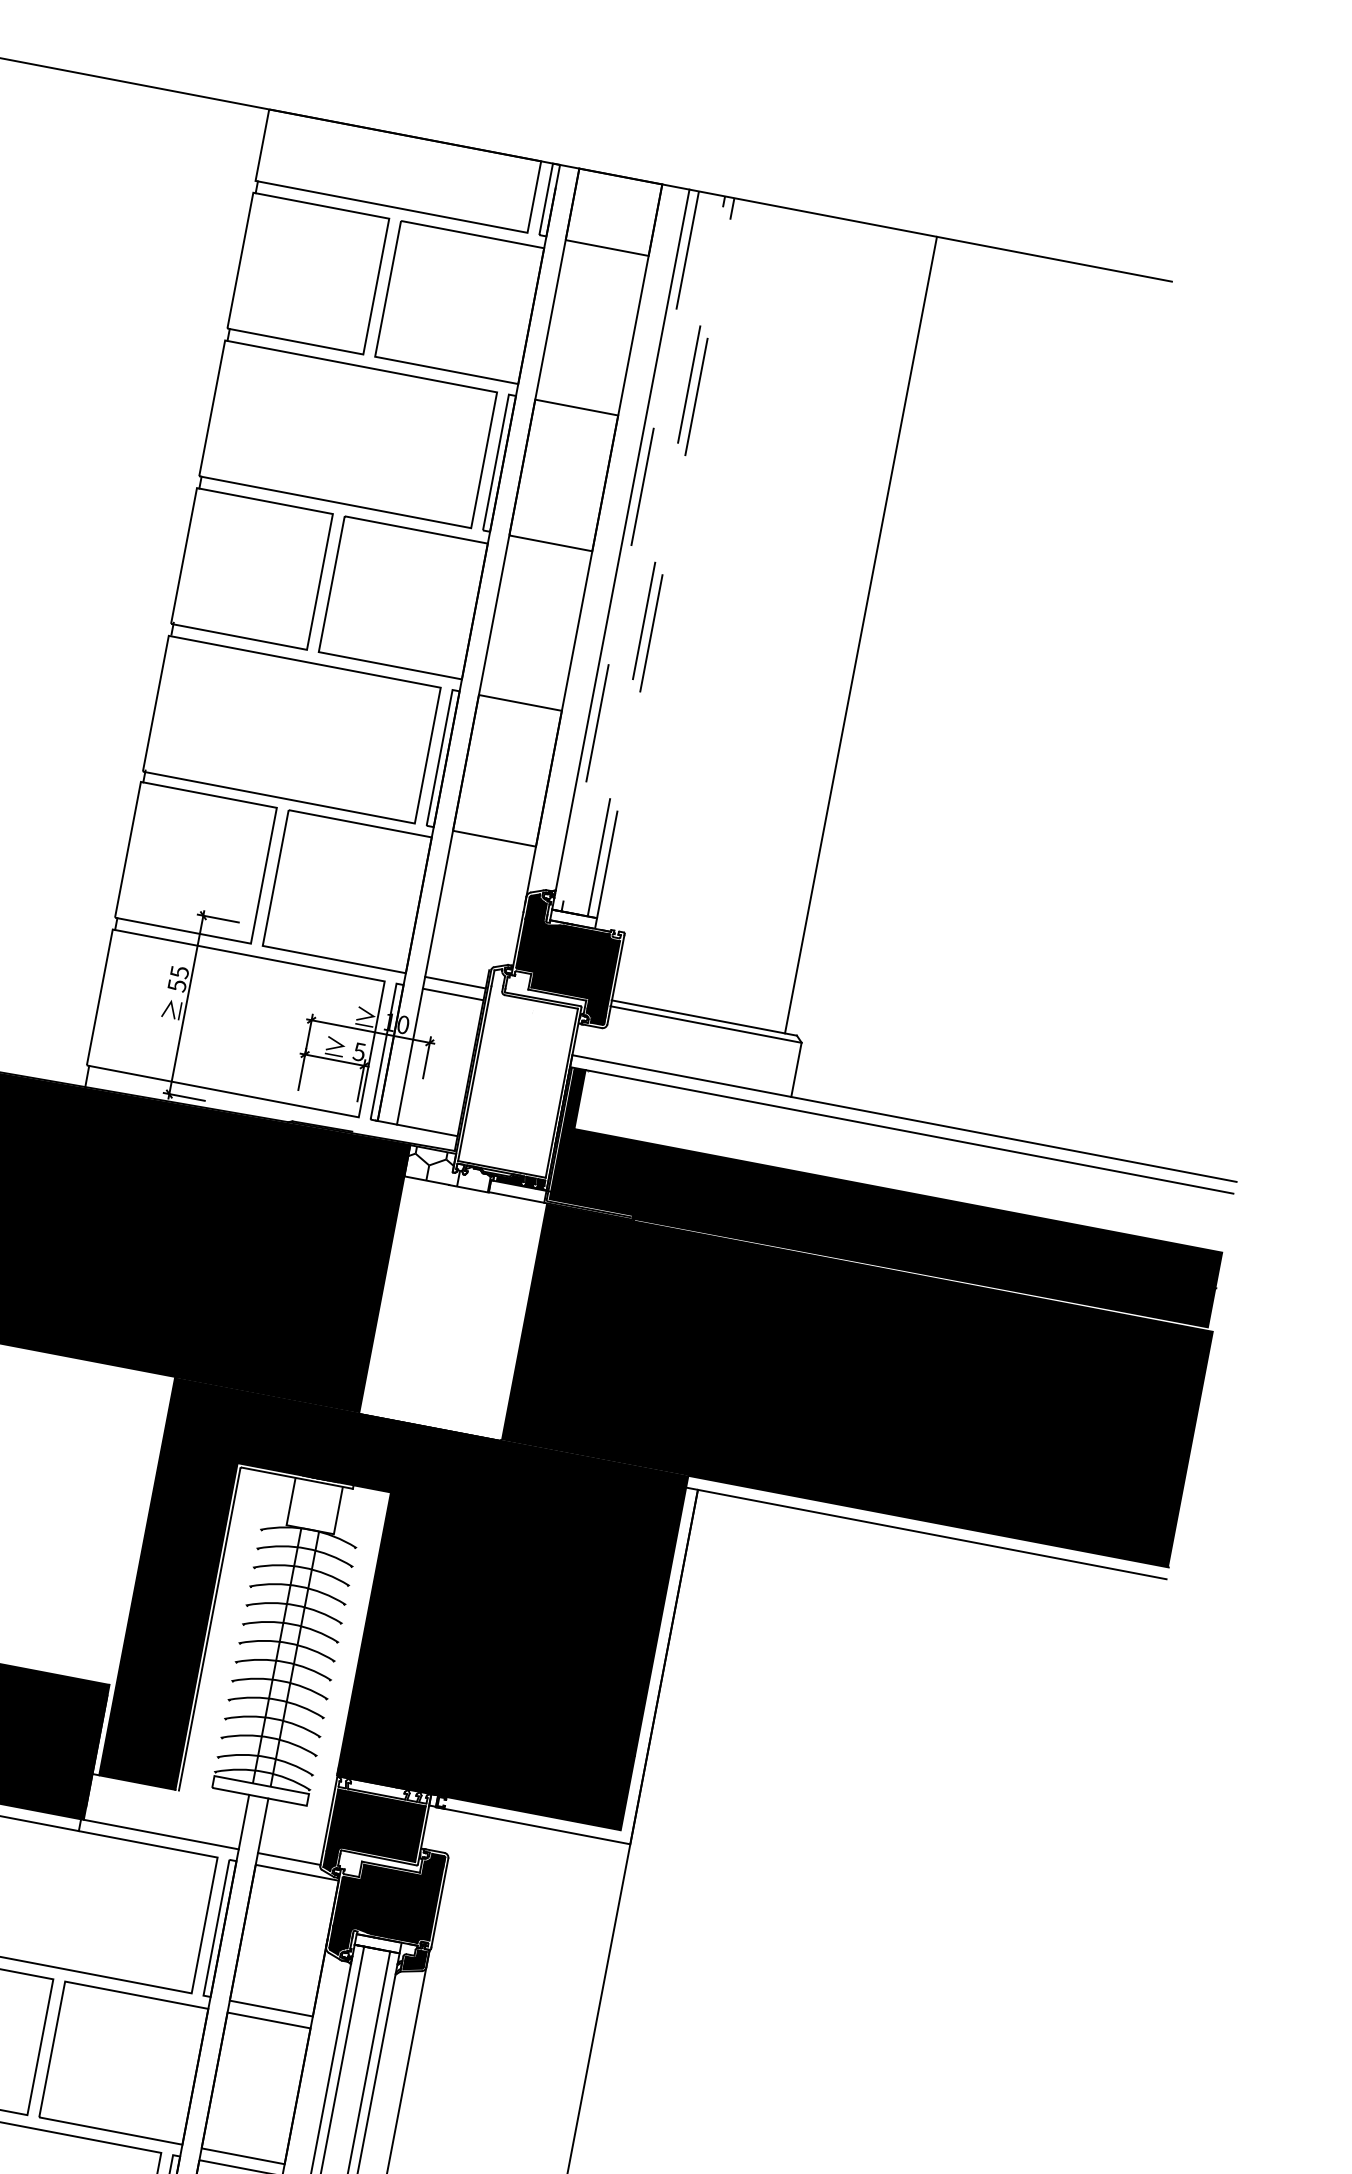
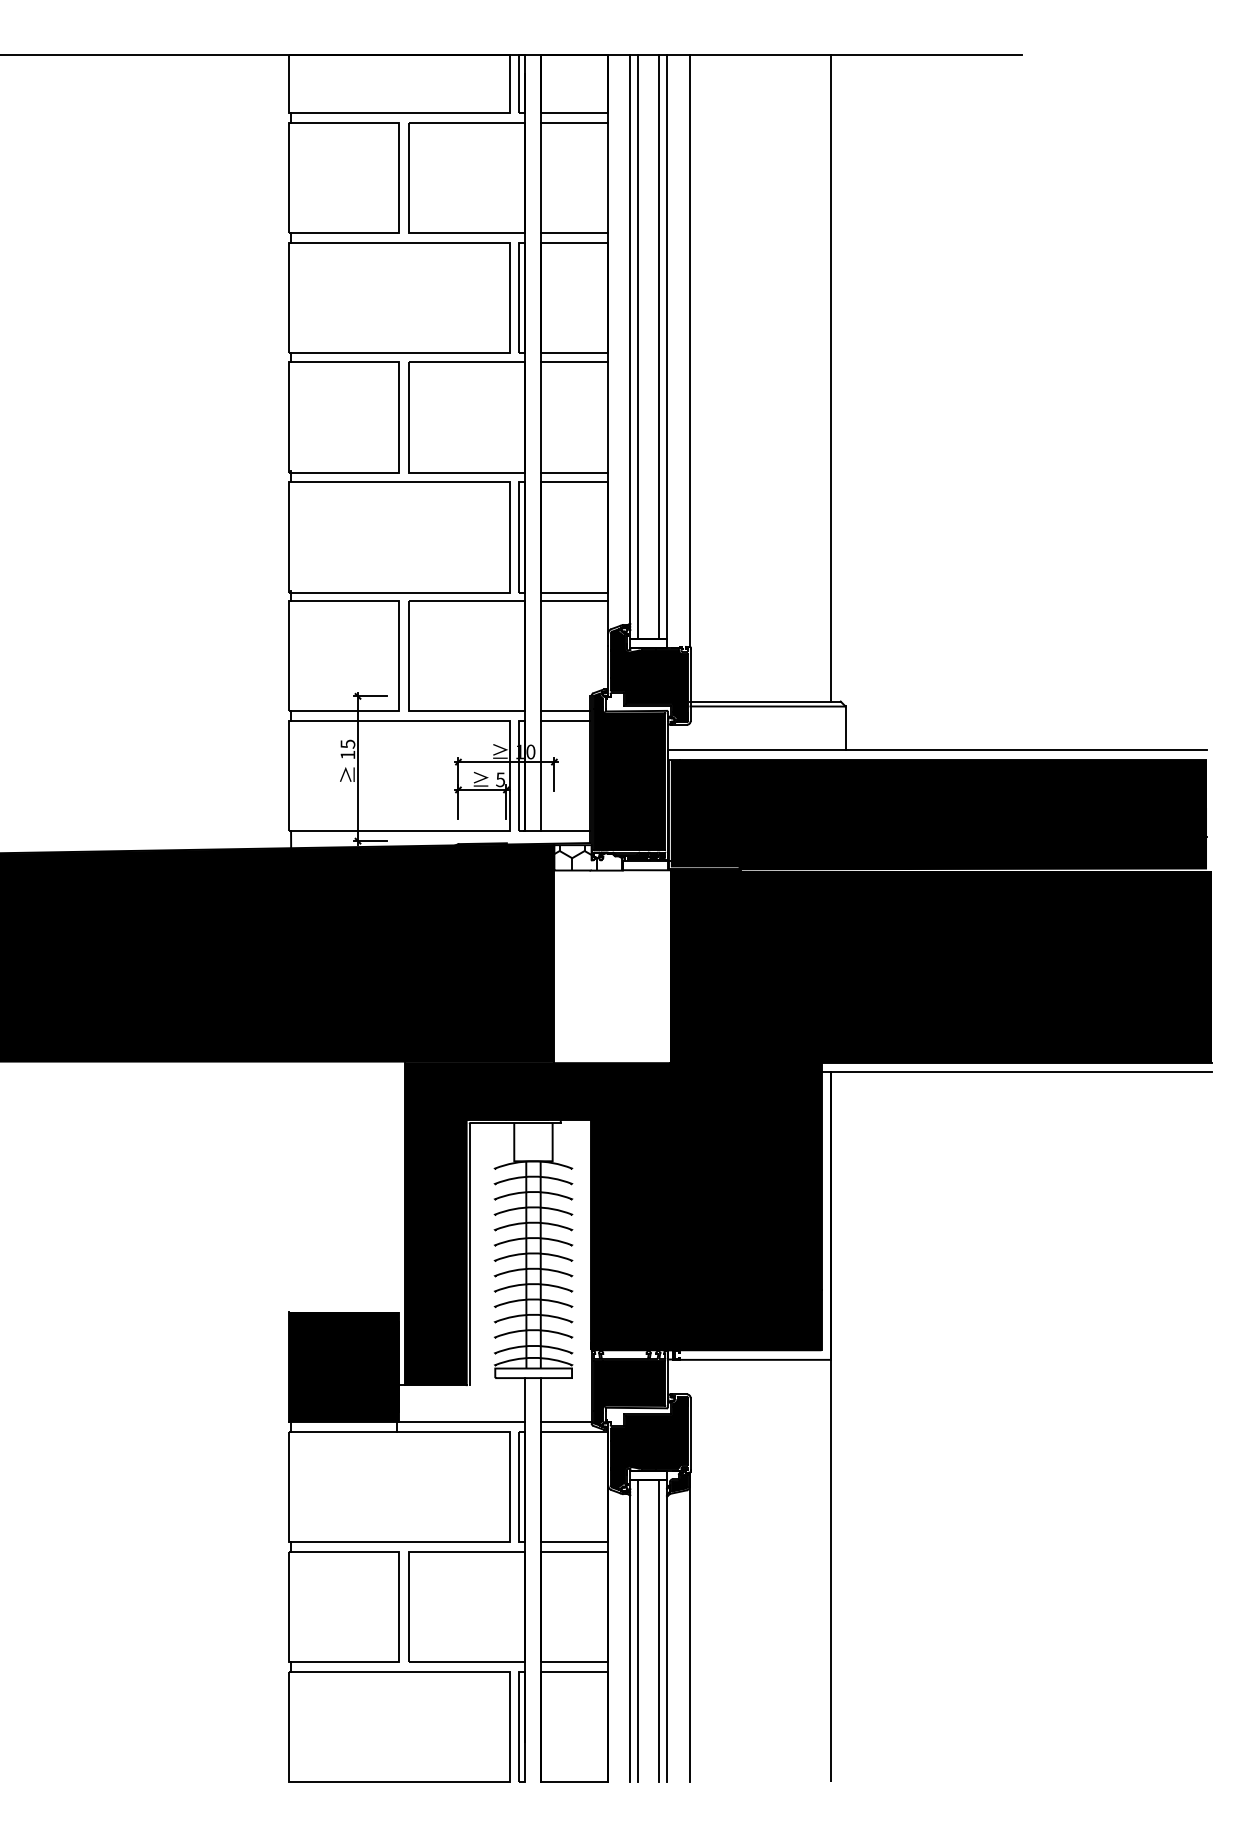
line: (604, 259) -> (574, 122), added
line: (579, 395) -> (574, 232), added
line: (629, 551) -> (637, 347), dashed -> solid
line: (548, 555) -> (574, 362), added
line: (657, 555) -> (659, 346), dashed -> solid
line: (664, 563) -> (666, 351), dashed -> solid
line: (693, 567) -> (689, 350), added
line: (522, 690) -> (574, 472), added
line: (492, 848) -> (574, 600), added
text: (176, 984) -> (347, 754), 55 -> 15
fill: (520, 1072) -> (629, 771), added
fill: (903, 1161) -> (943, 784), added

